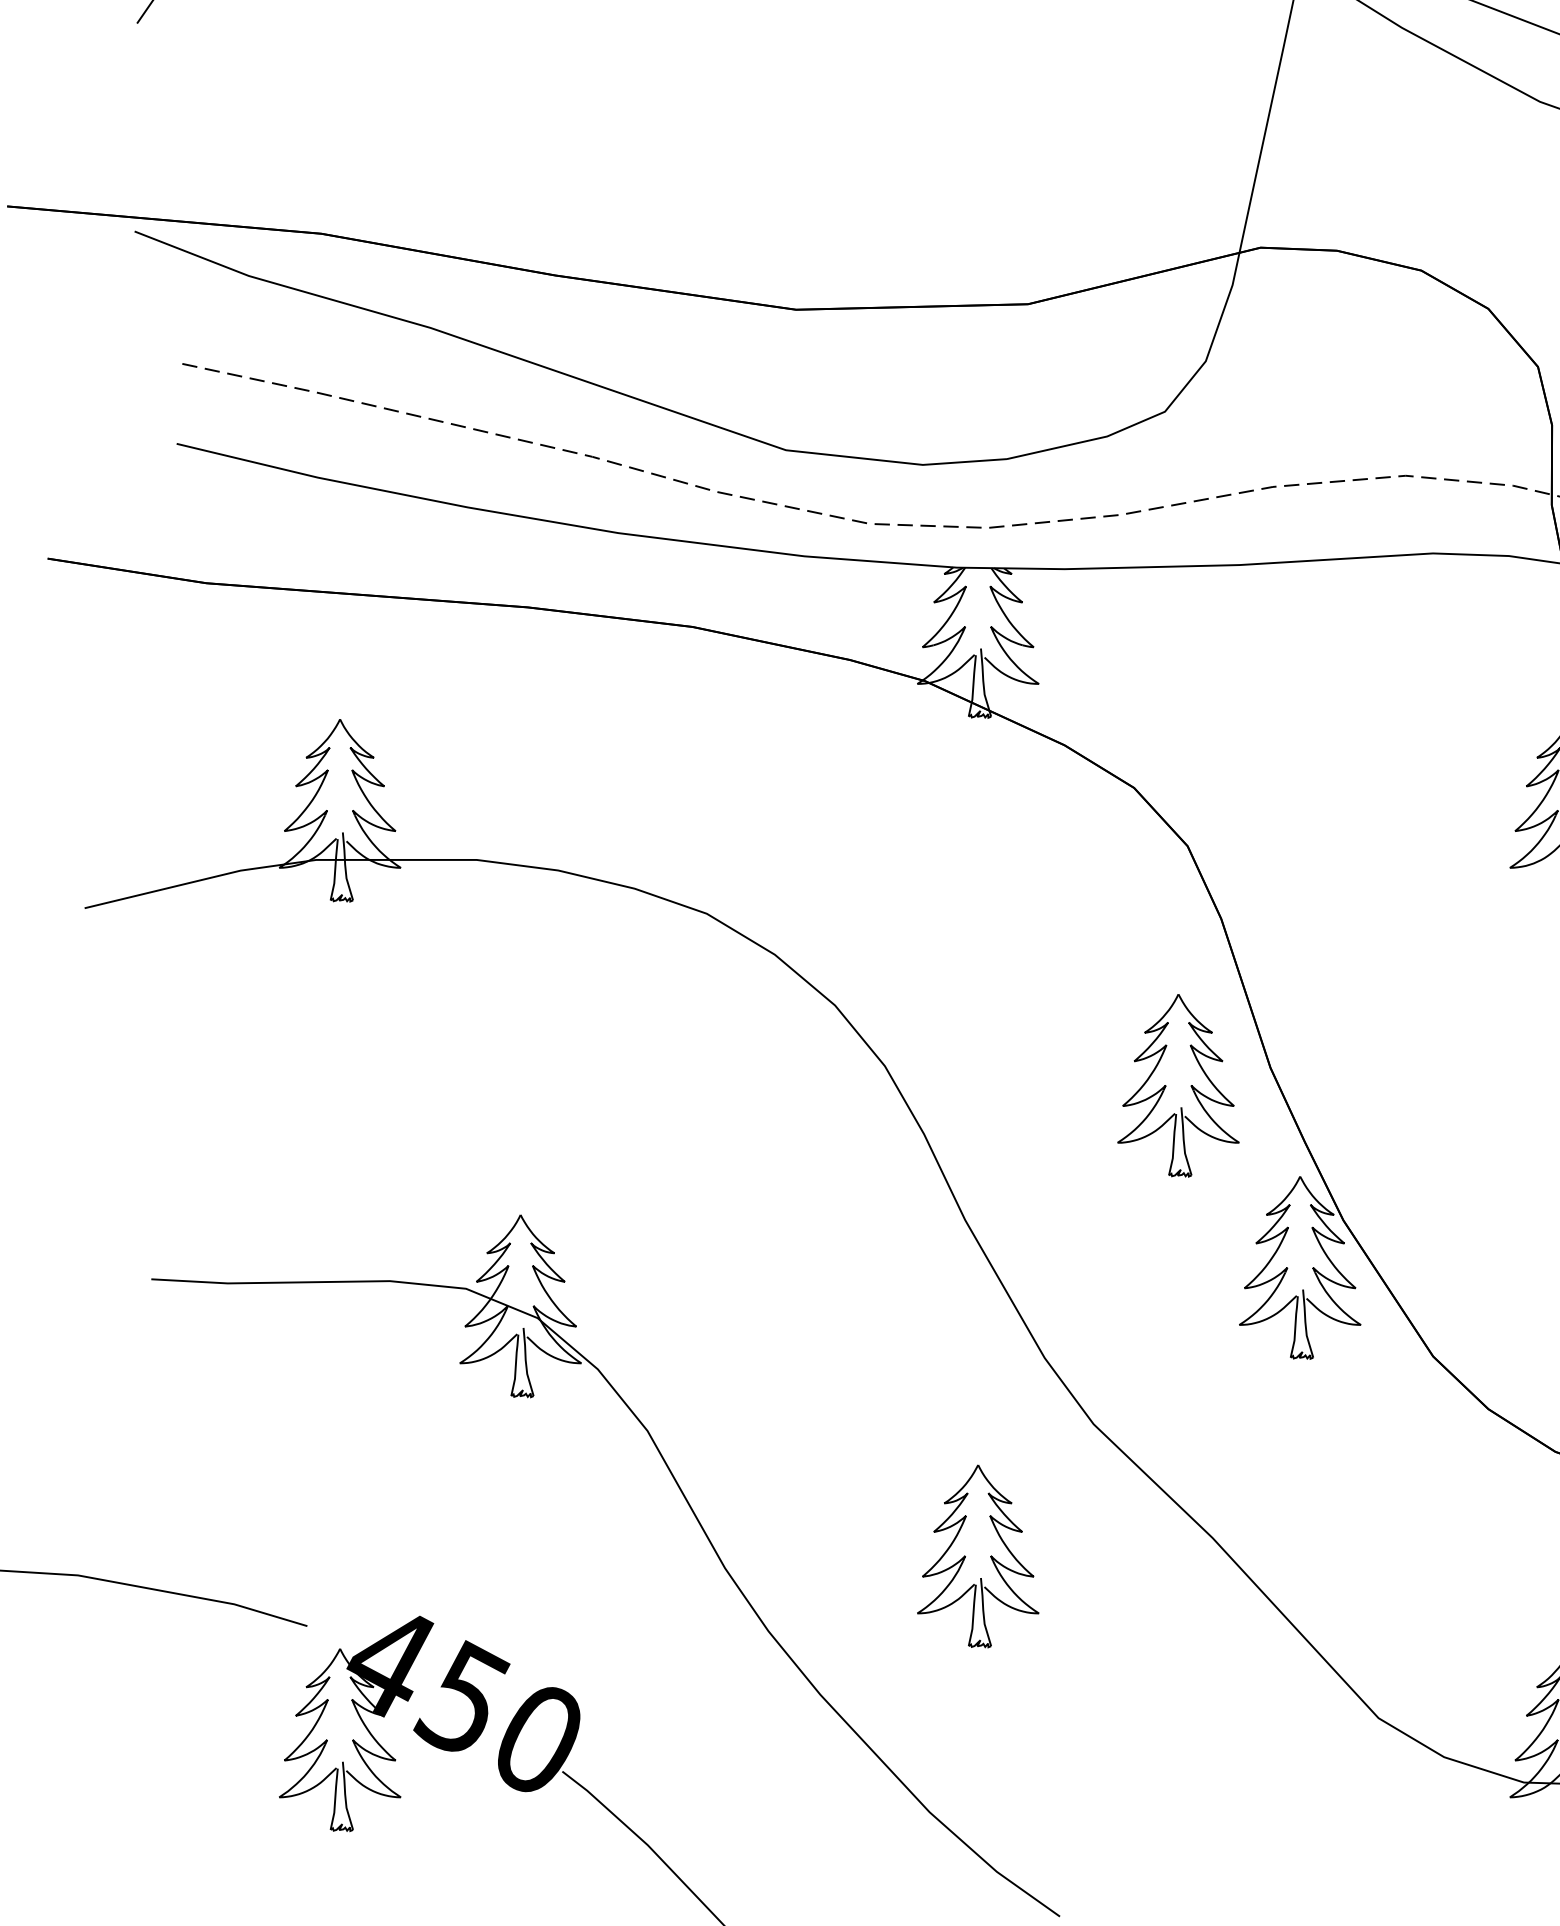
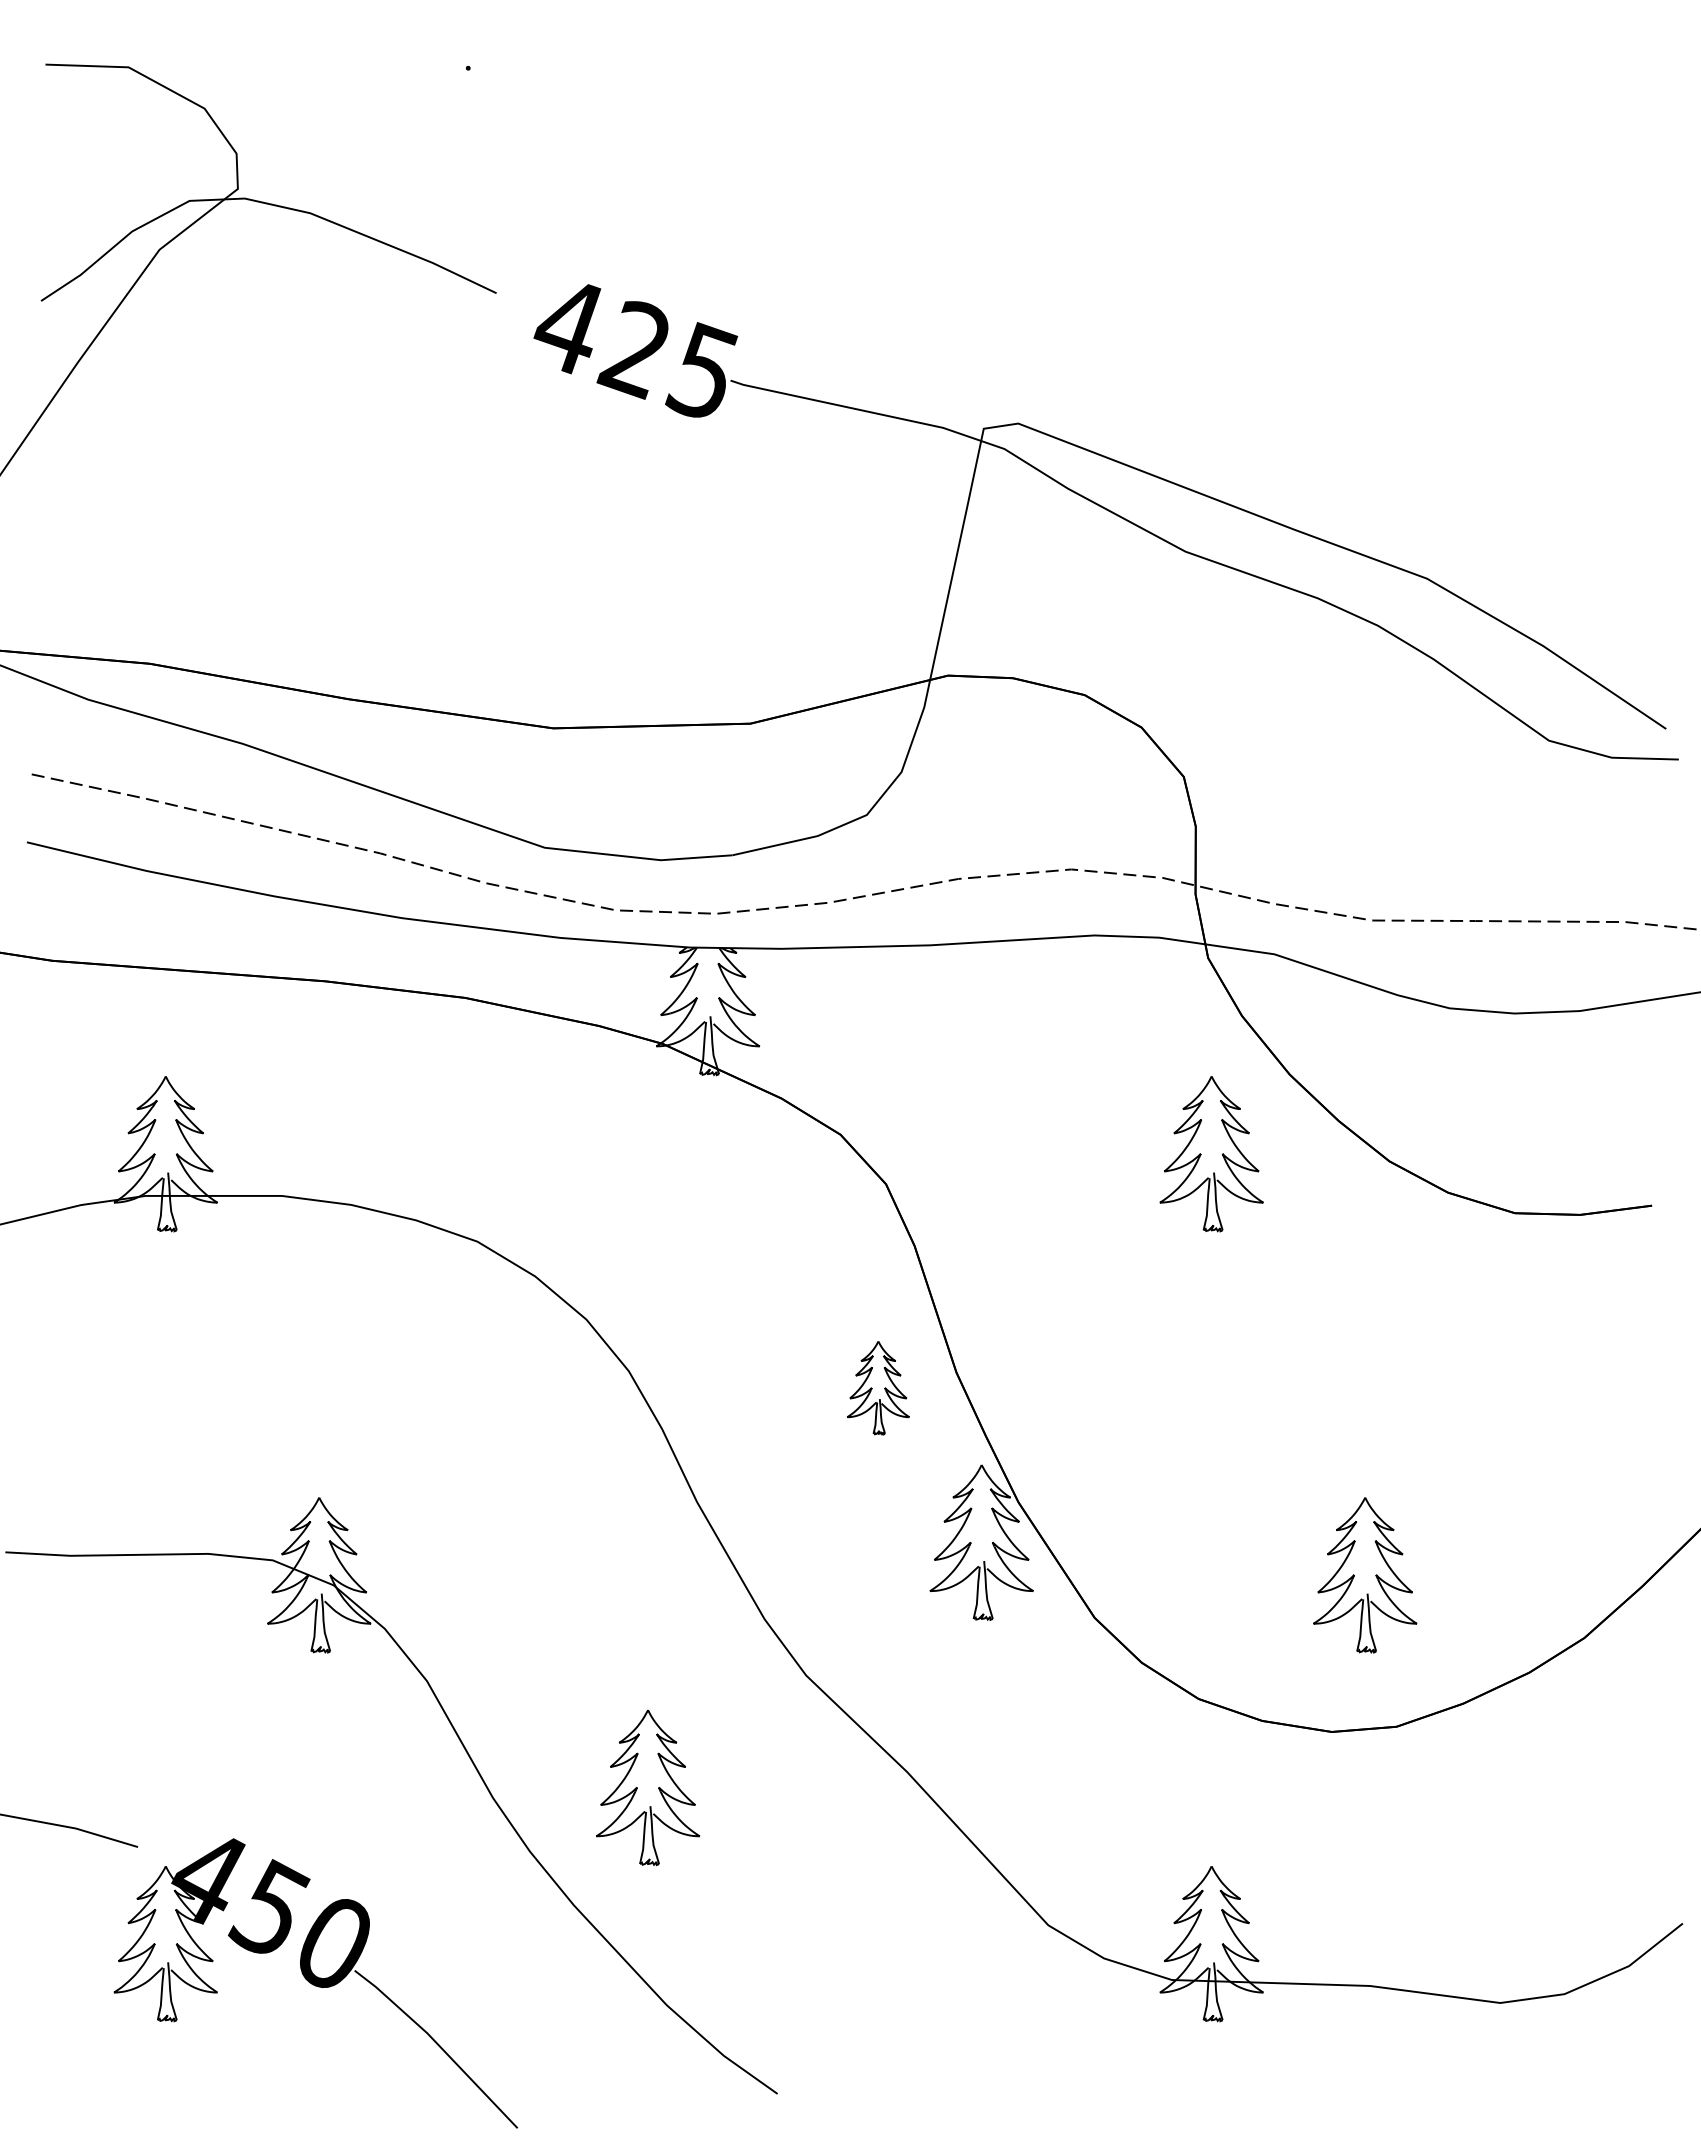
part: (1178, 1086) -> (878, 1388), size x0.6
part: (978, 1557) -> (648, 1788), moved

